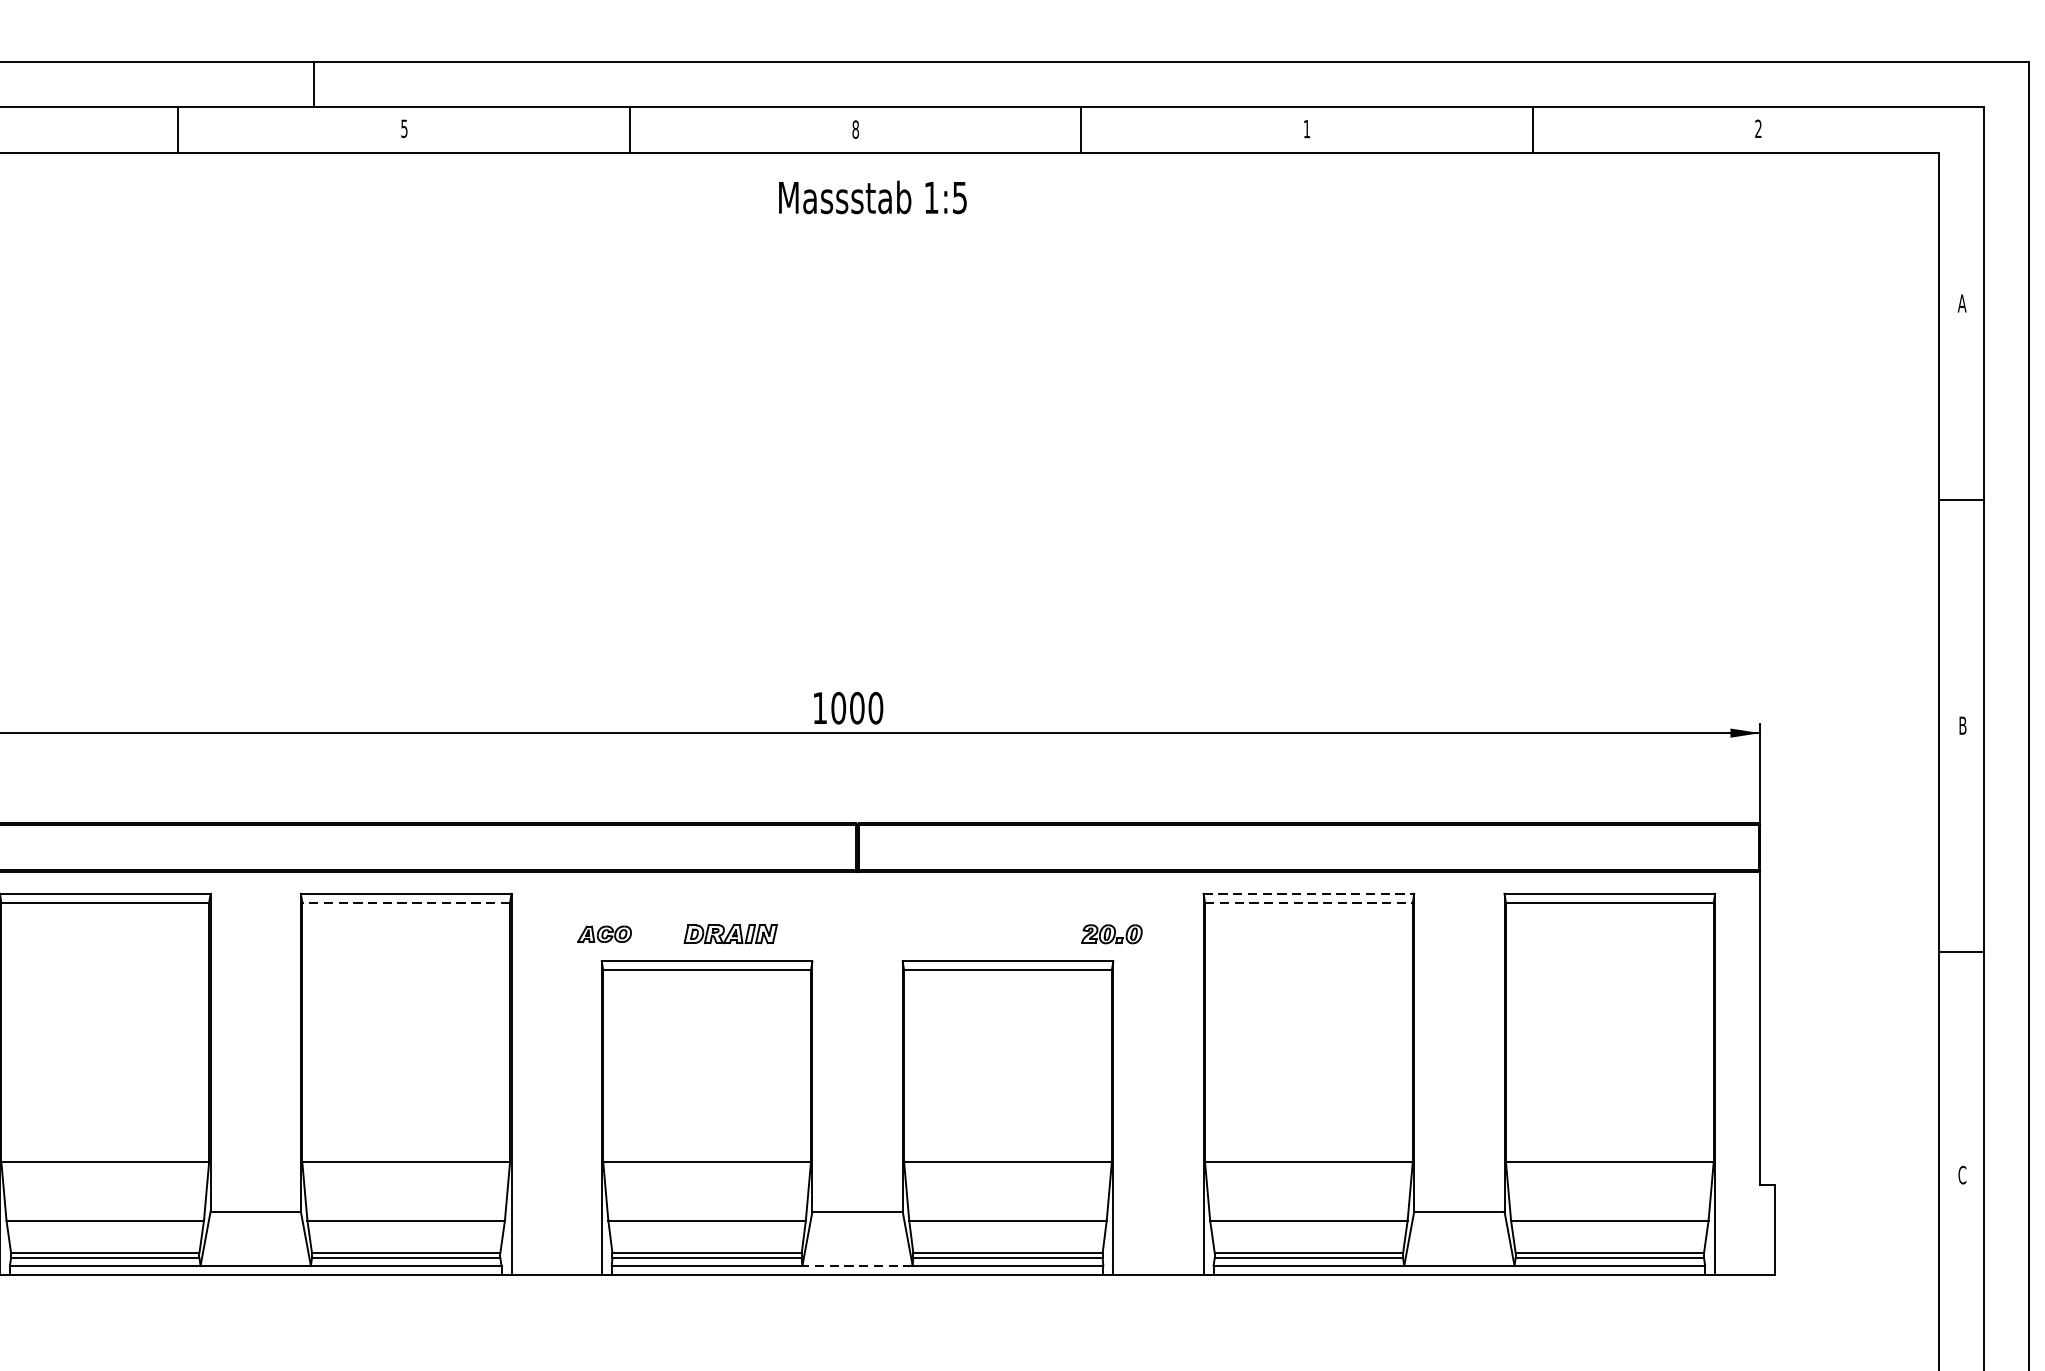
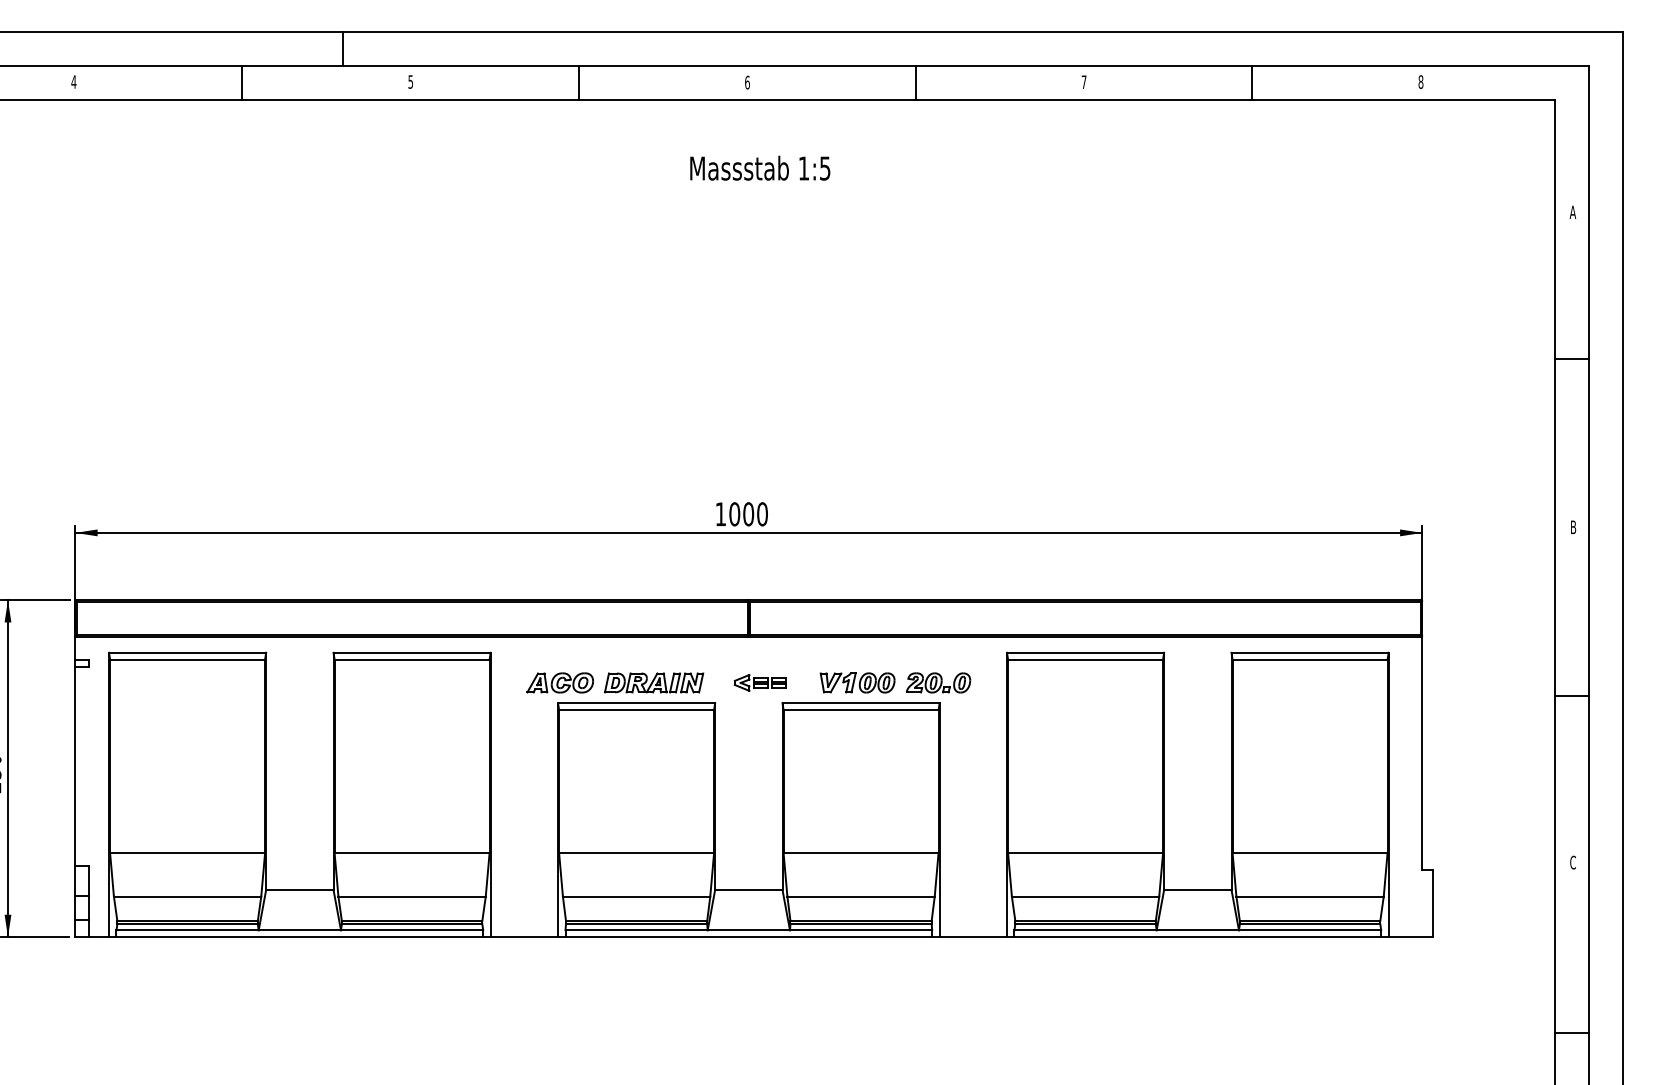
text: (1306, 128) -> (1083, 81), 1 -> 7
text: (1757, 128) -> (1420, 81), 2 -> 8
text: (855, 129) -> (747, 82), 8 -> 6
text: (873, 196) -> (760, 167), moved
line: (1308, 893) -> (1085, 652), dashed -> solid
line: (406, 902) -> (412, 659), dashed -> solid
line: (1308, 902) -> (1085, 659), dashed -> solid
part: (603, 933) -> (559, 682), size x1.67
part: (731, 933) -> (654, 682), size x1.43
part: (873, 933) -> (760, 682), added
part: (1003, 933) -> (857, 682), added
part: (1111, 933) -> (938, 682), size x1.43
line: (857, 1266) -> (748, 930), dashed -> solid

